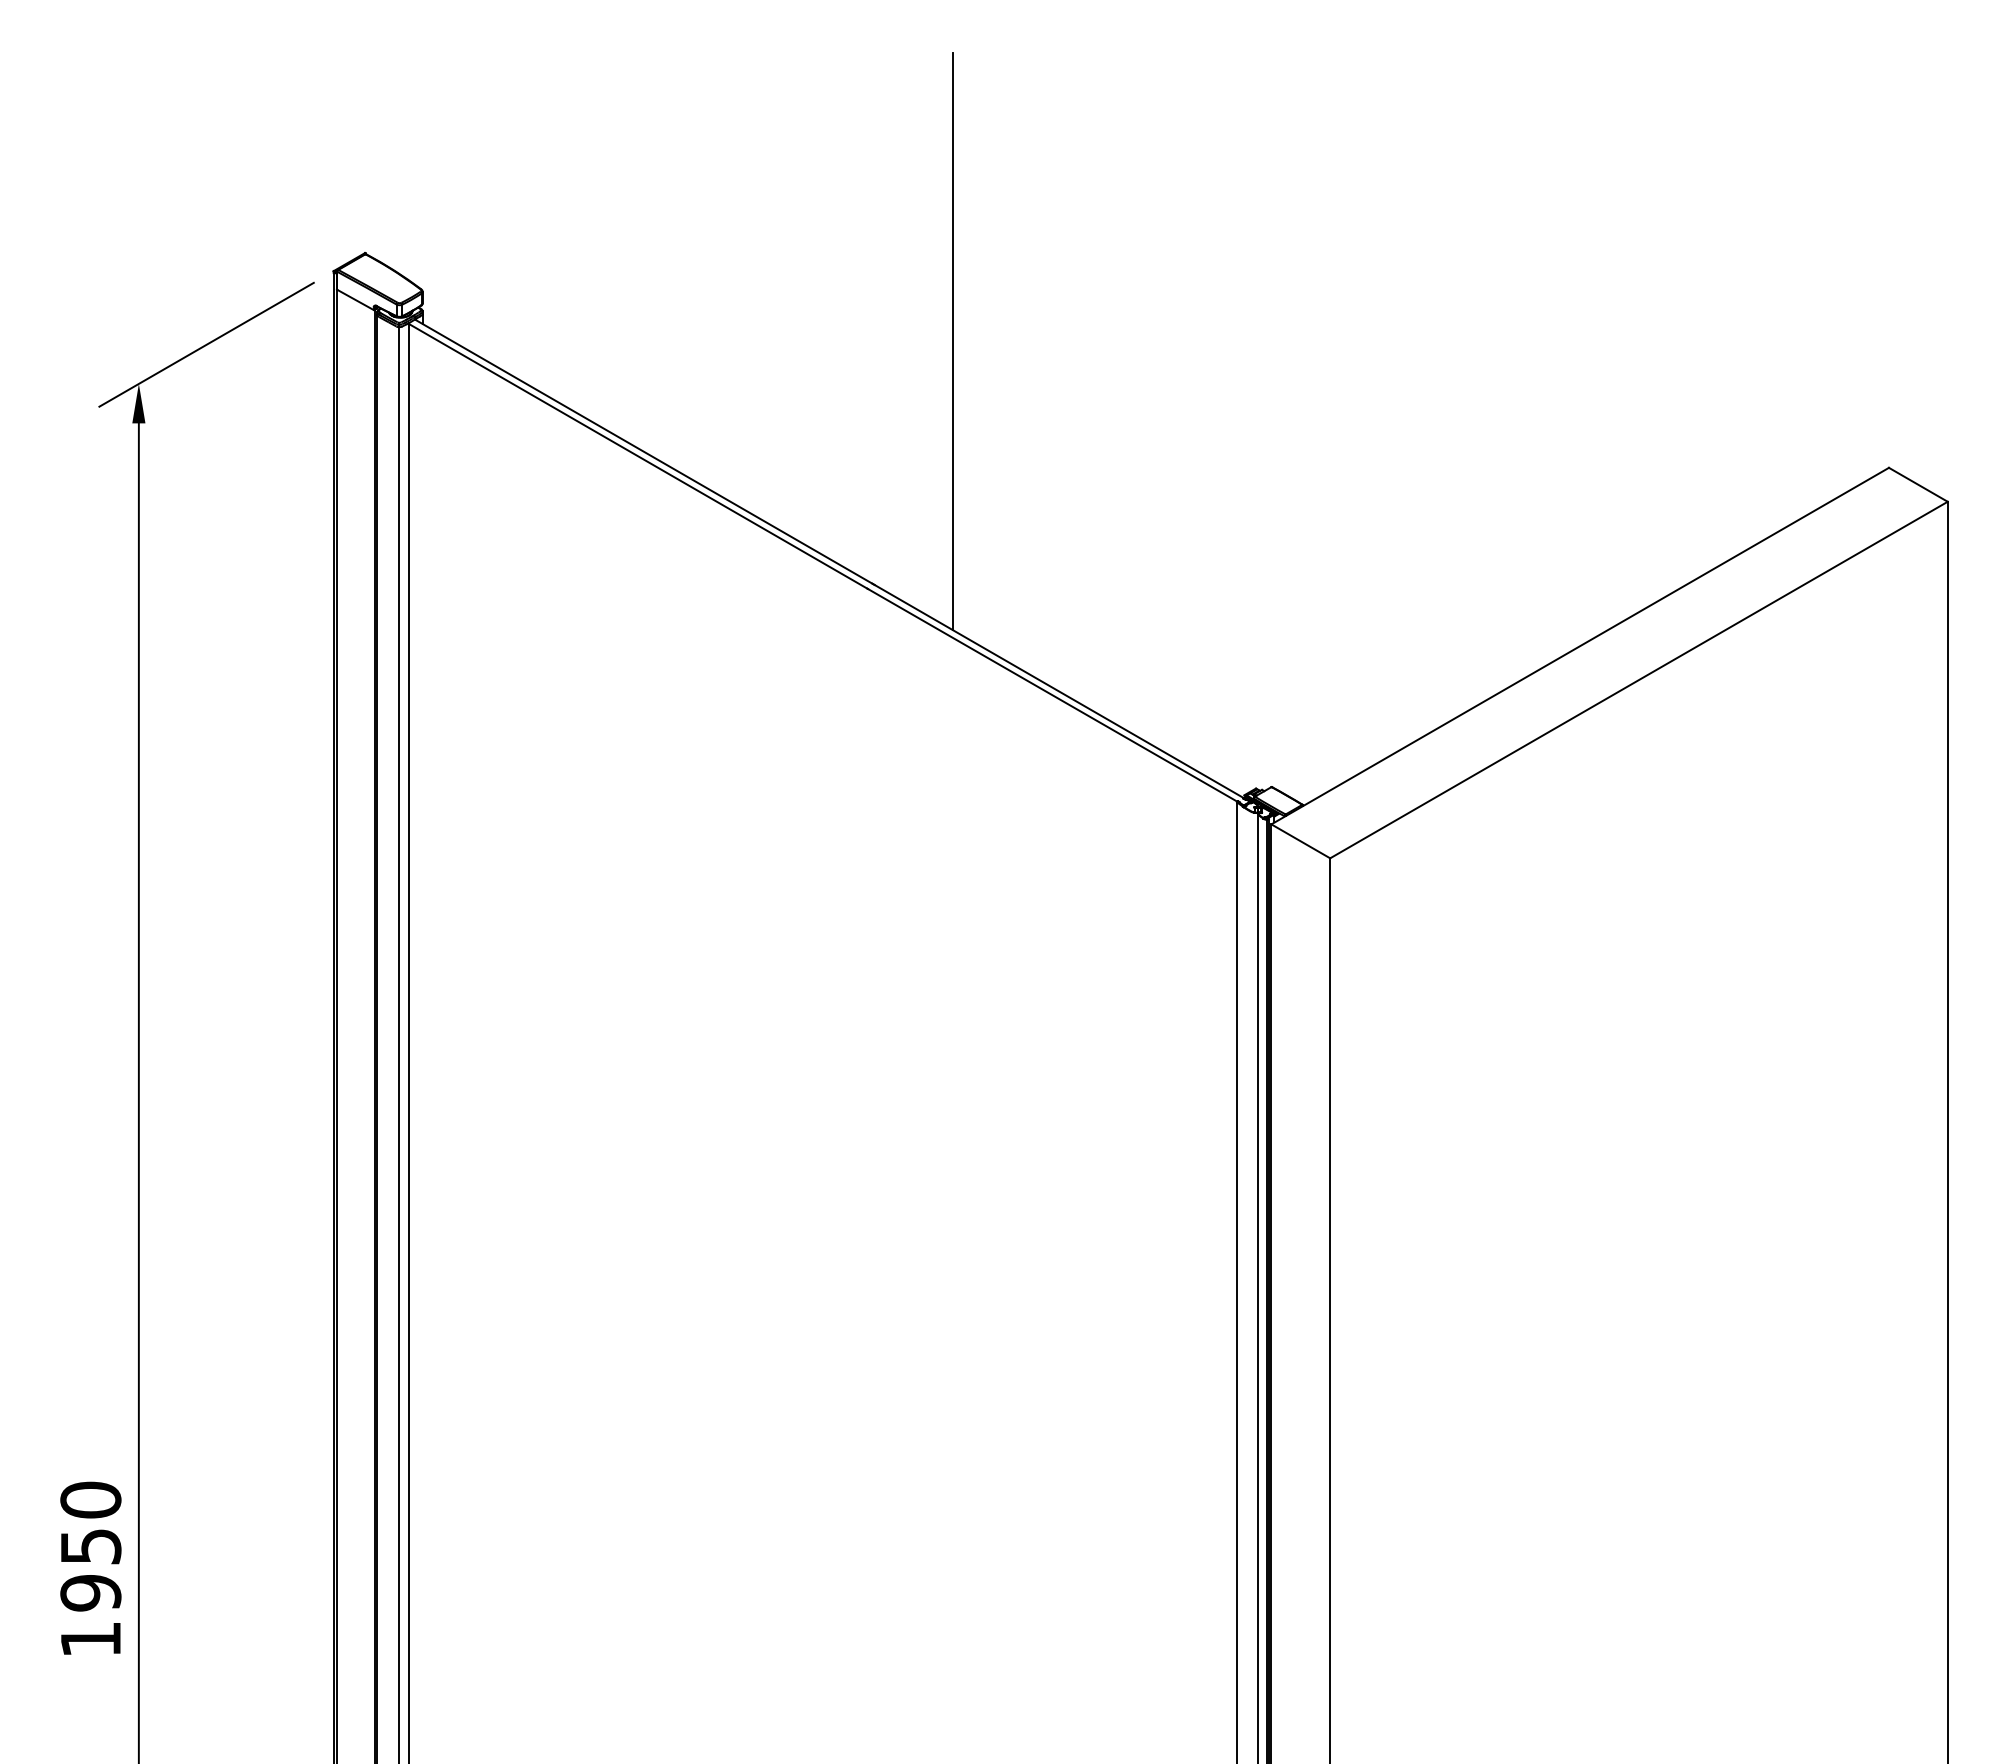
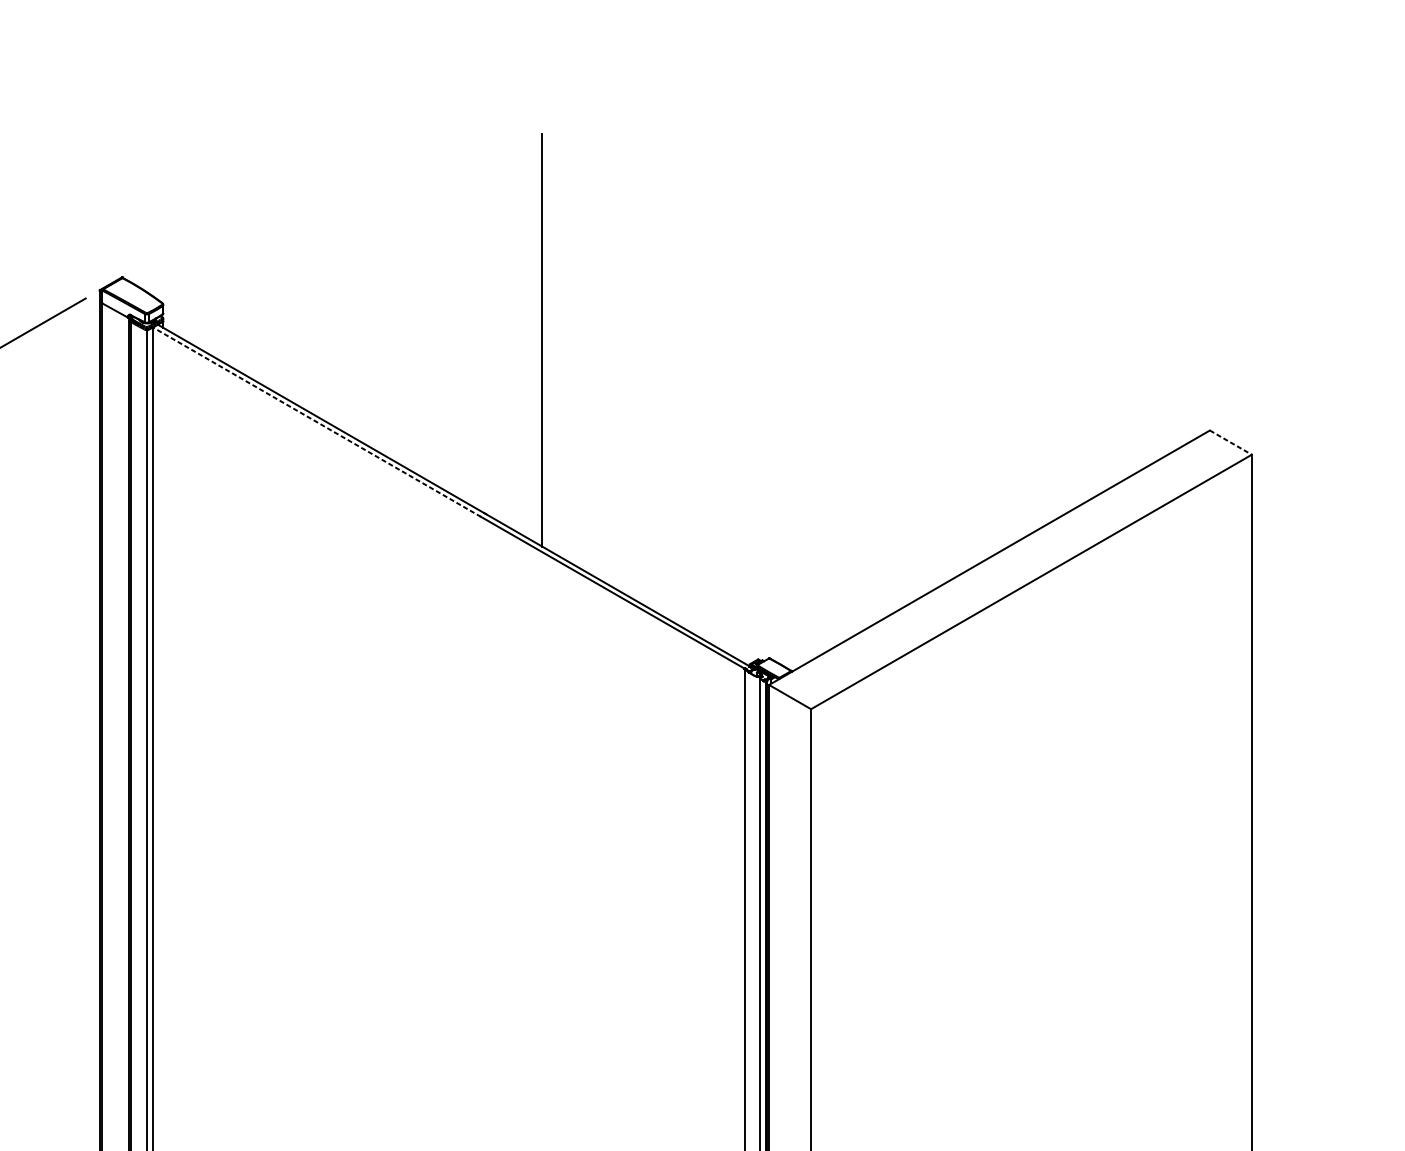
line: (637, 456) -> (316, 422), solid -> dashed
line: (1918, 484) -> (1230, 442), solid -> dashed

